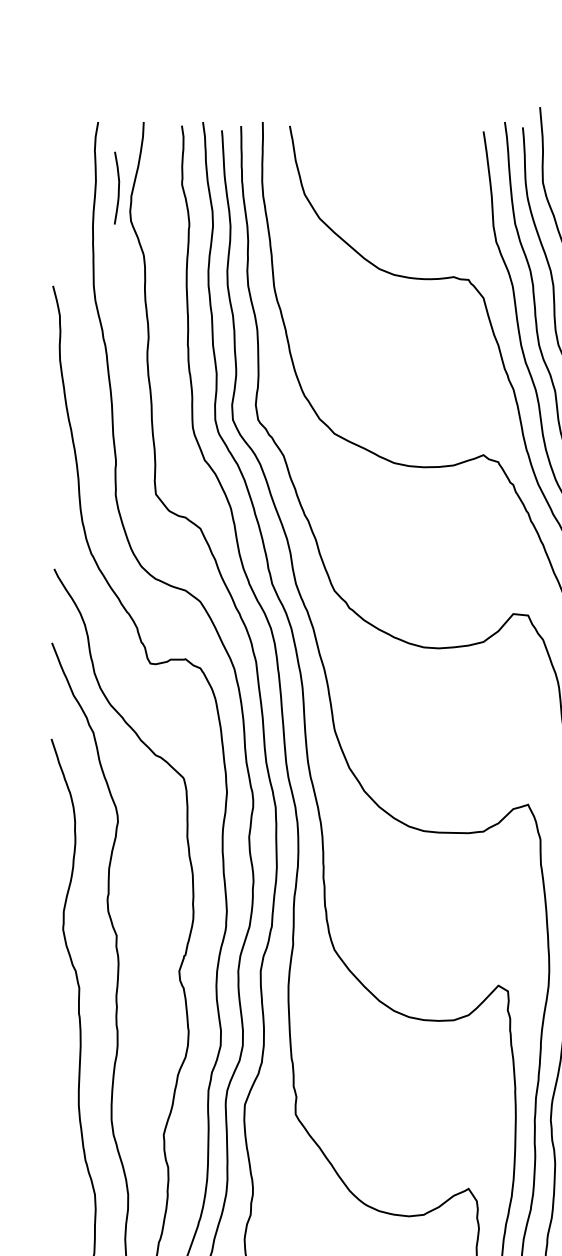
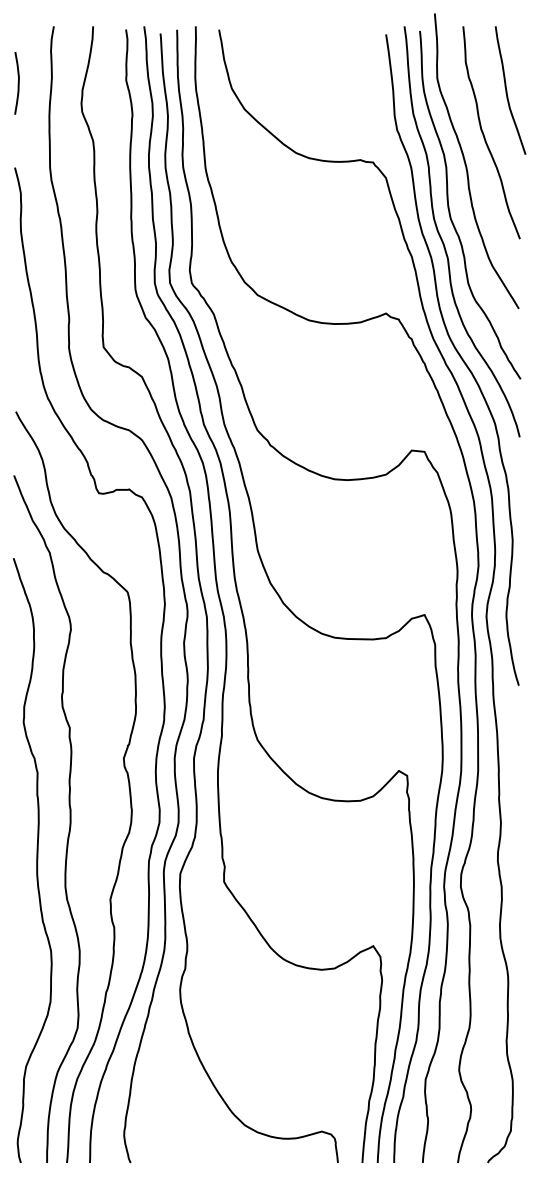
curve: (117, 188) -> (17, 83), moved

